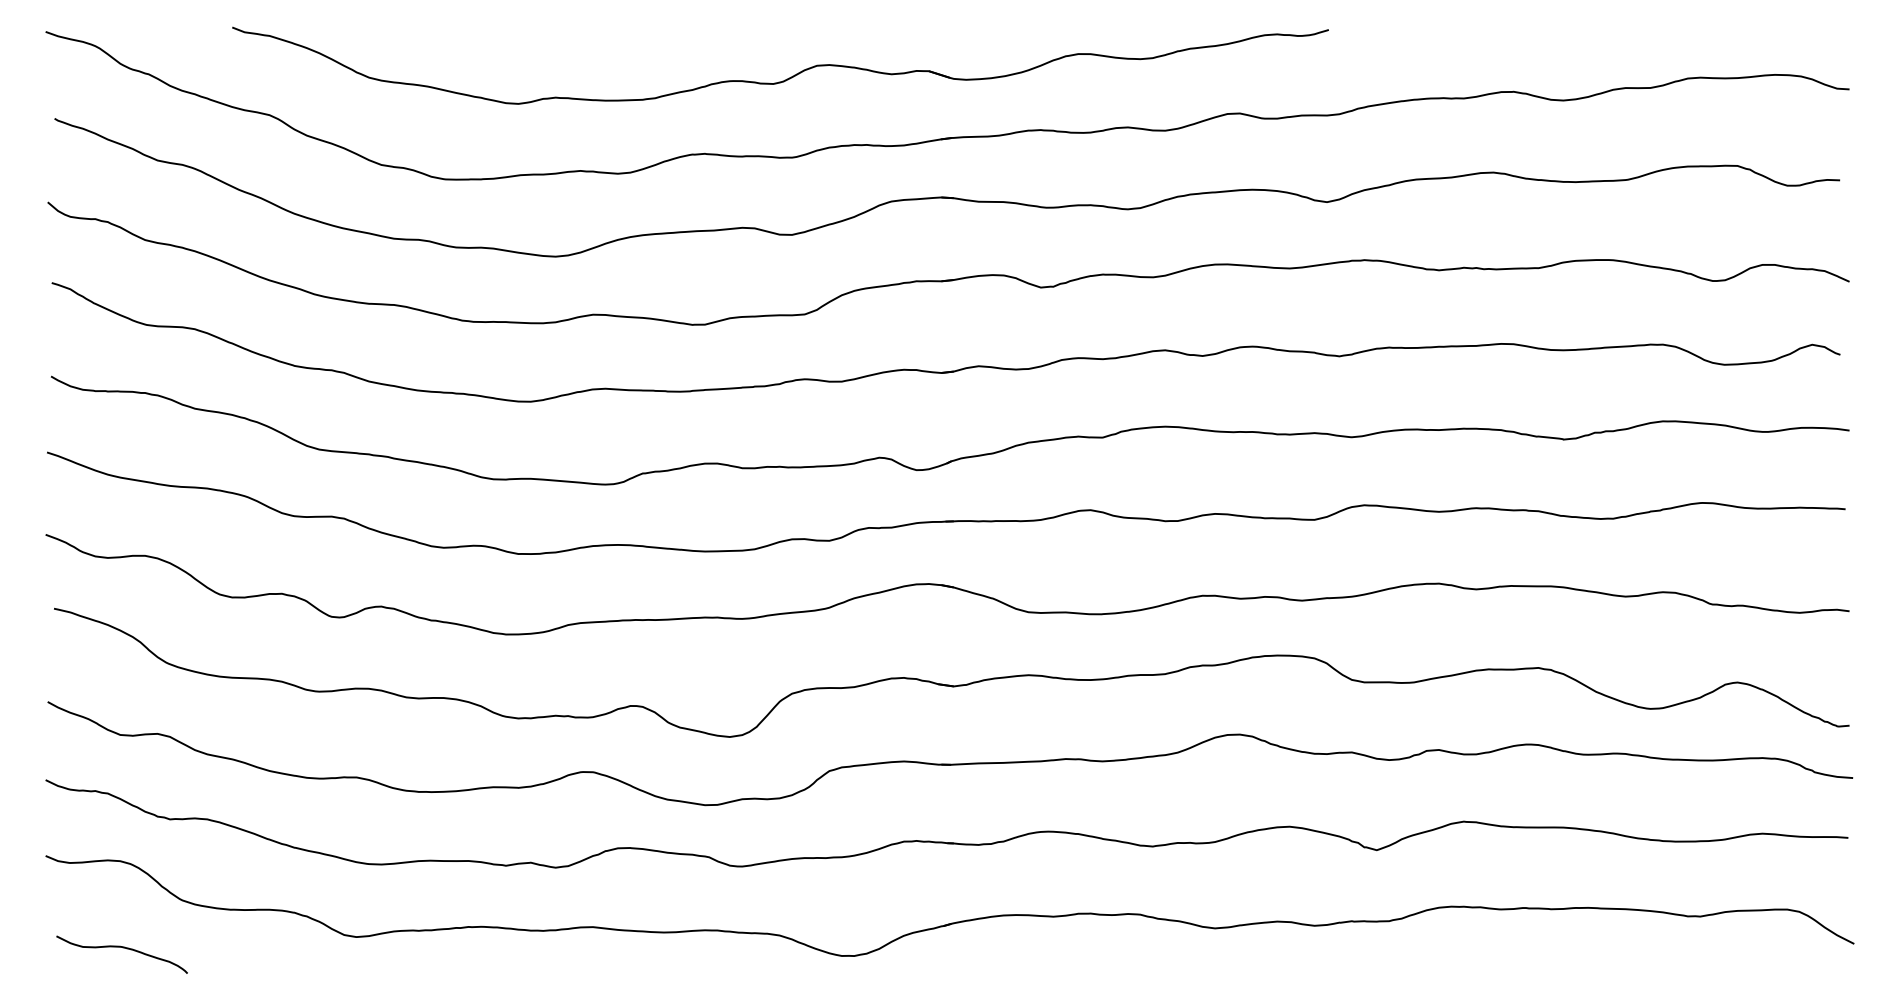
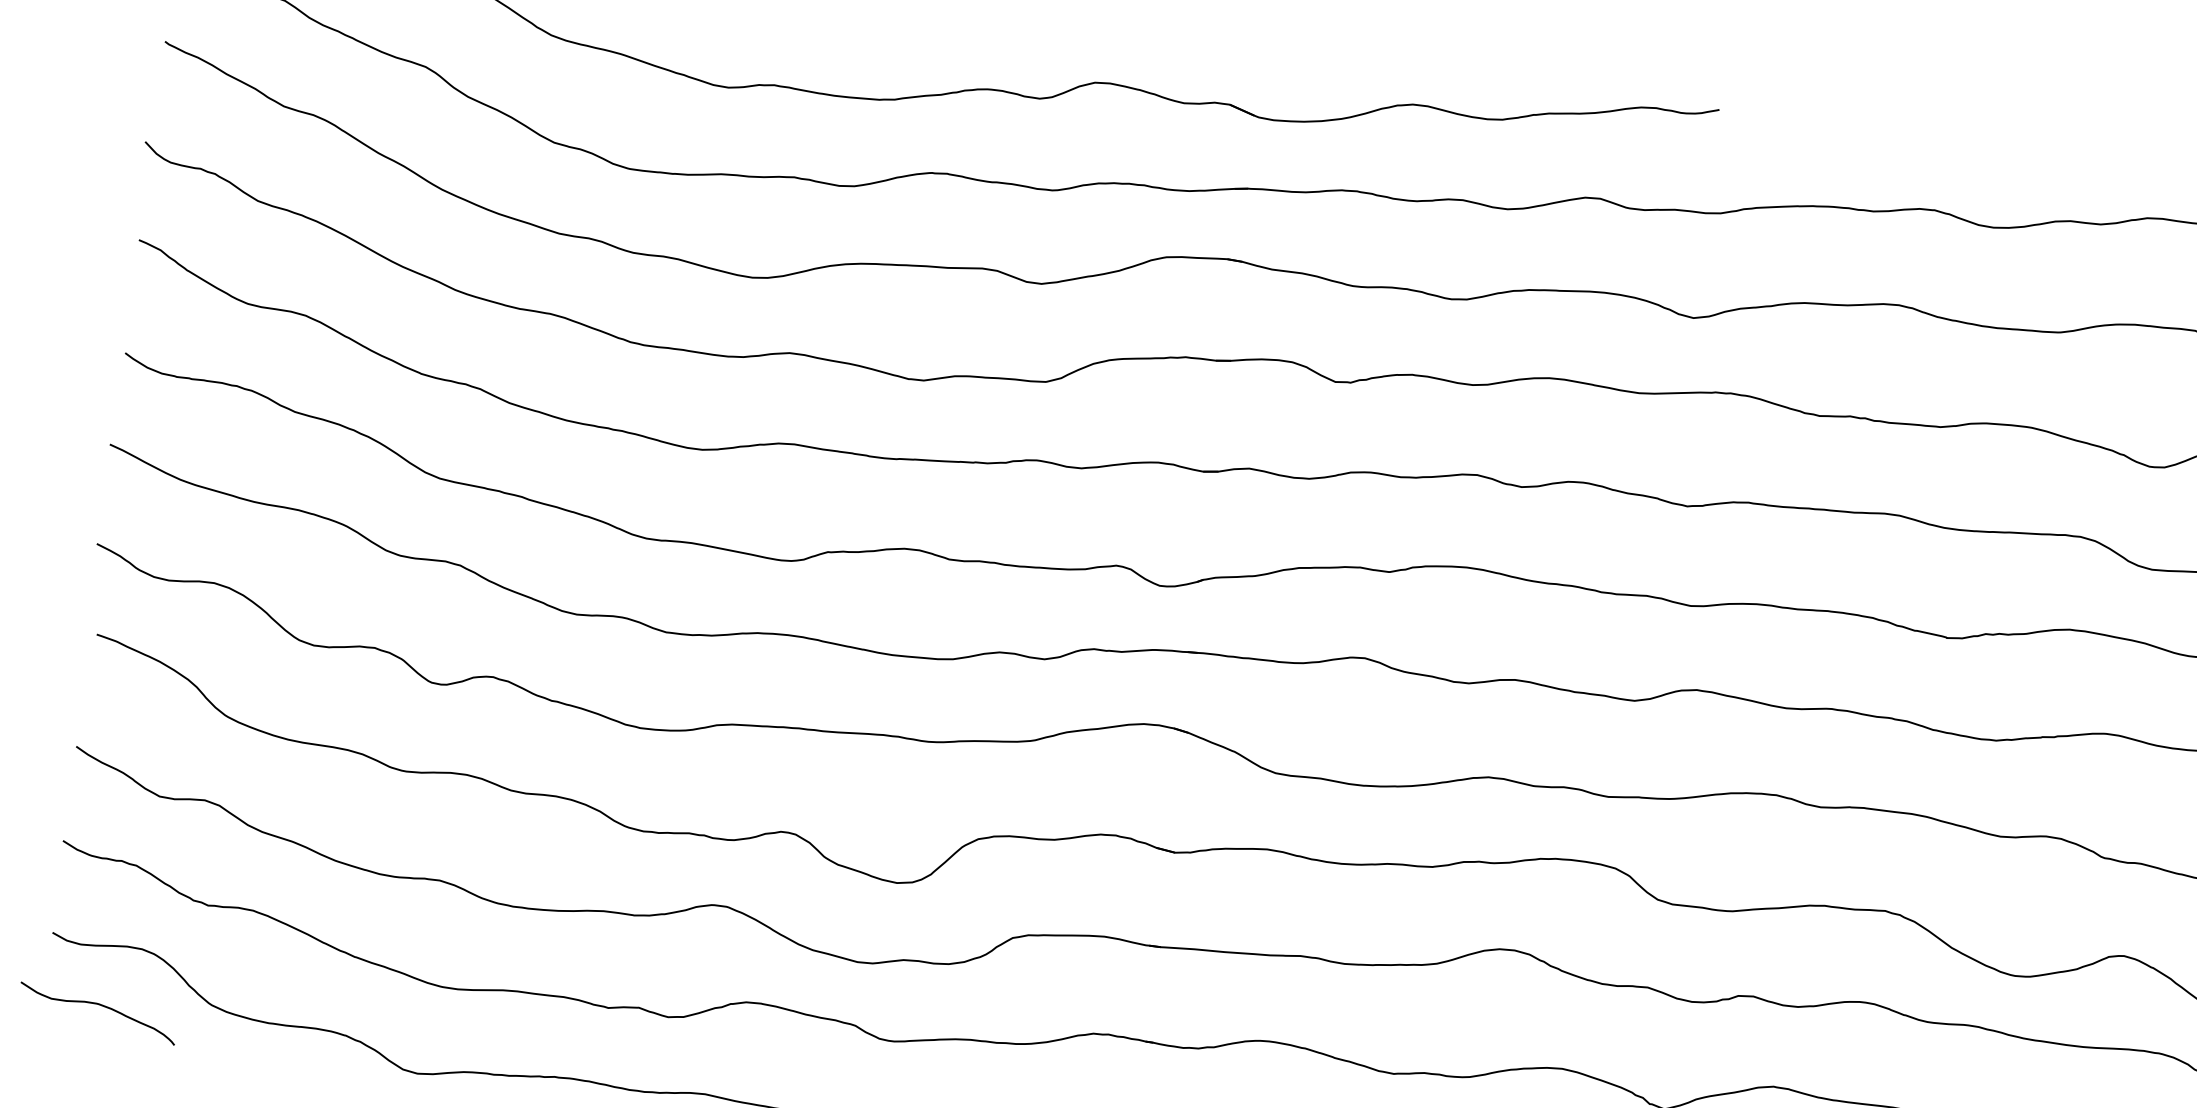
curve: (122, 948) -> (99, 1006), moved

